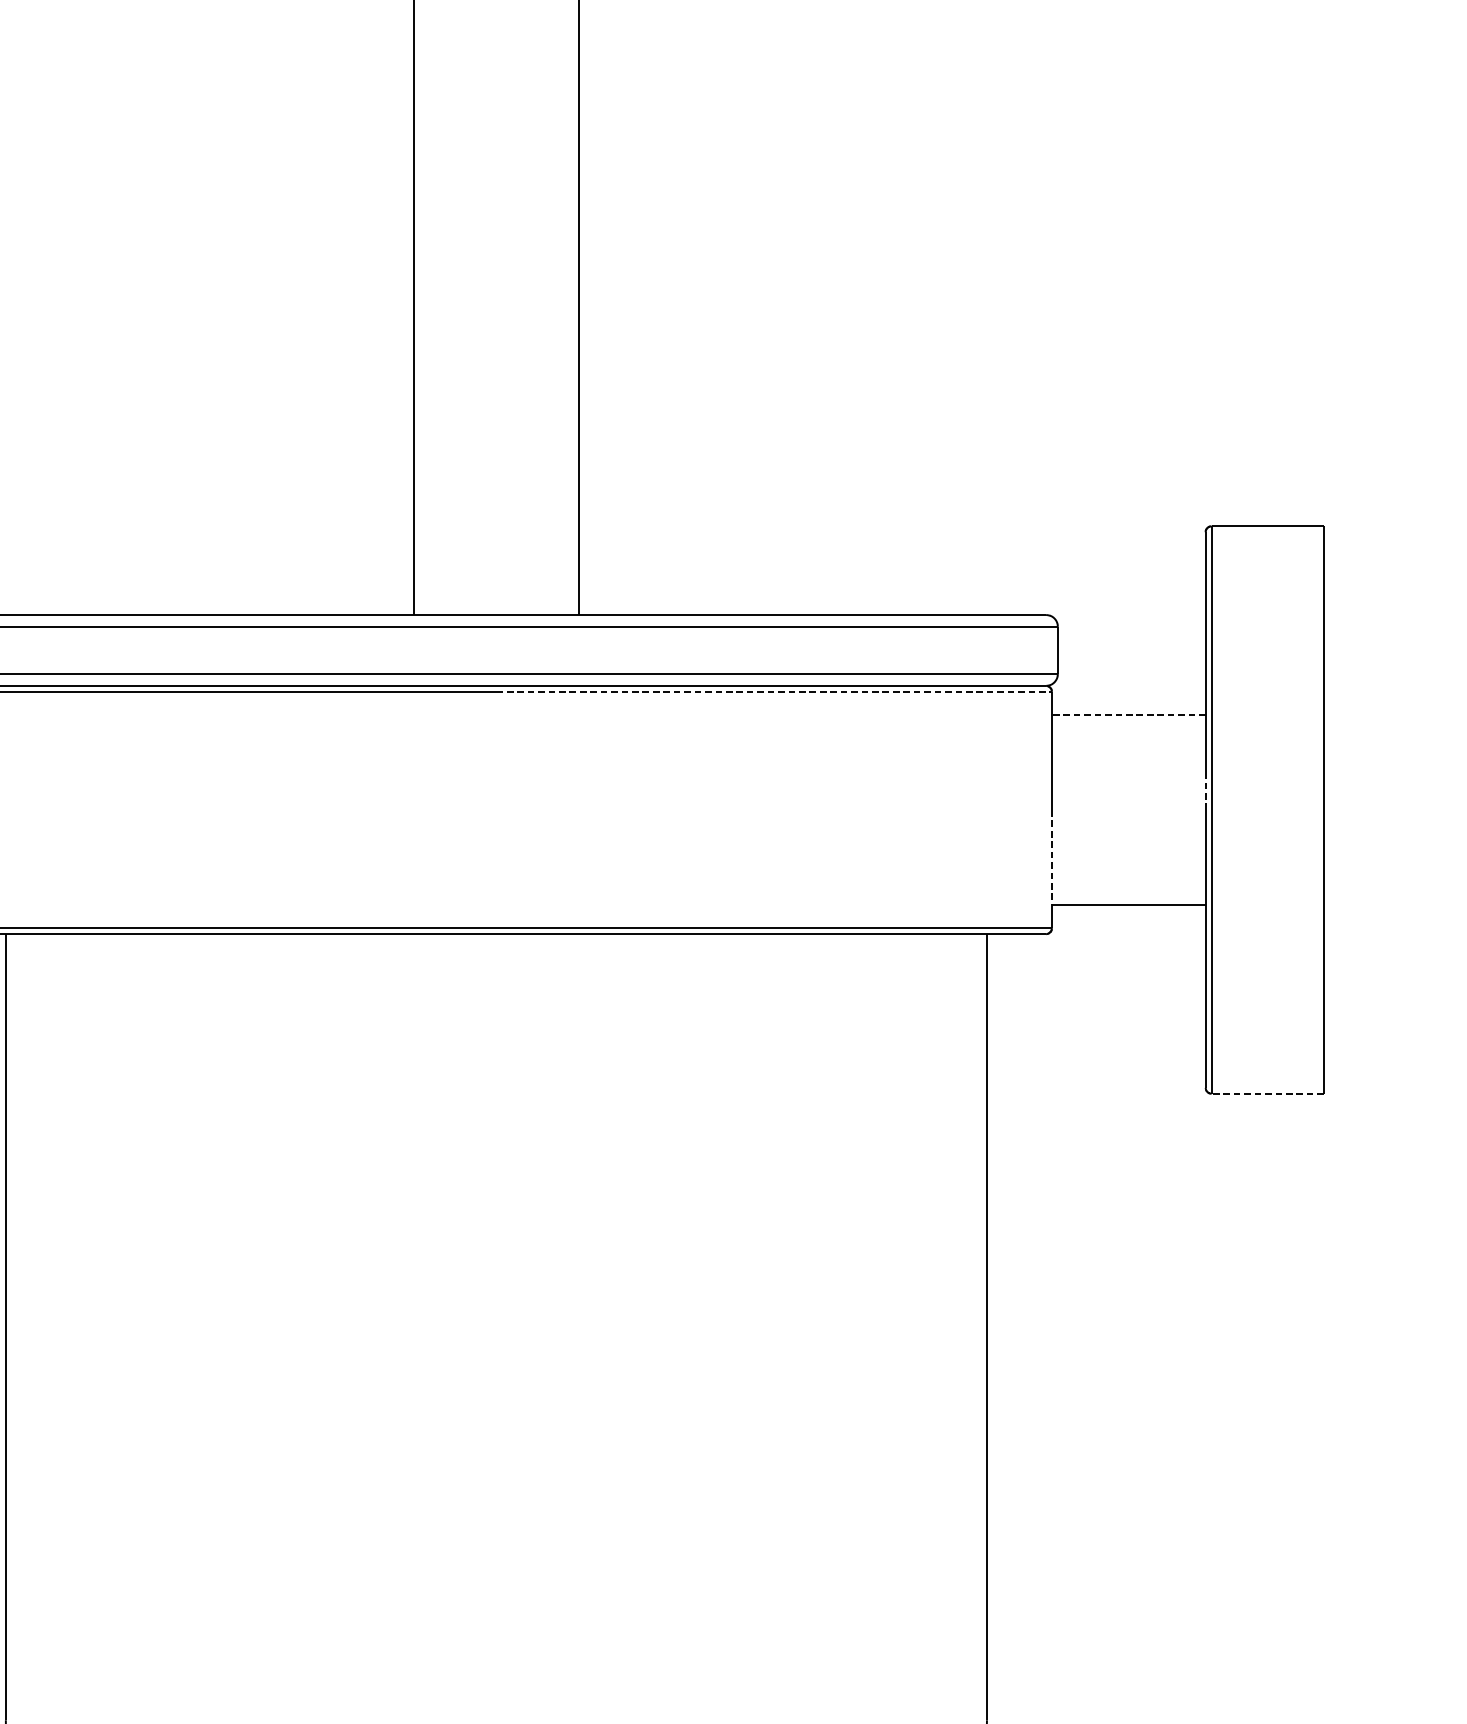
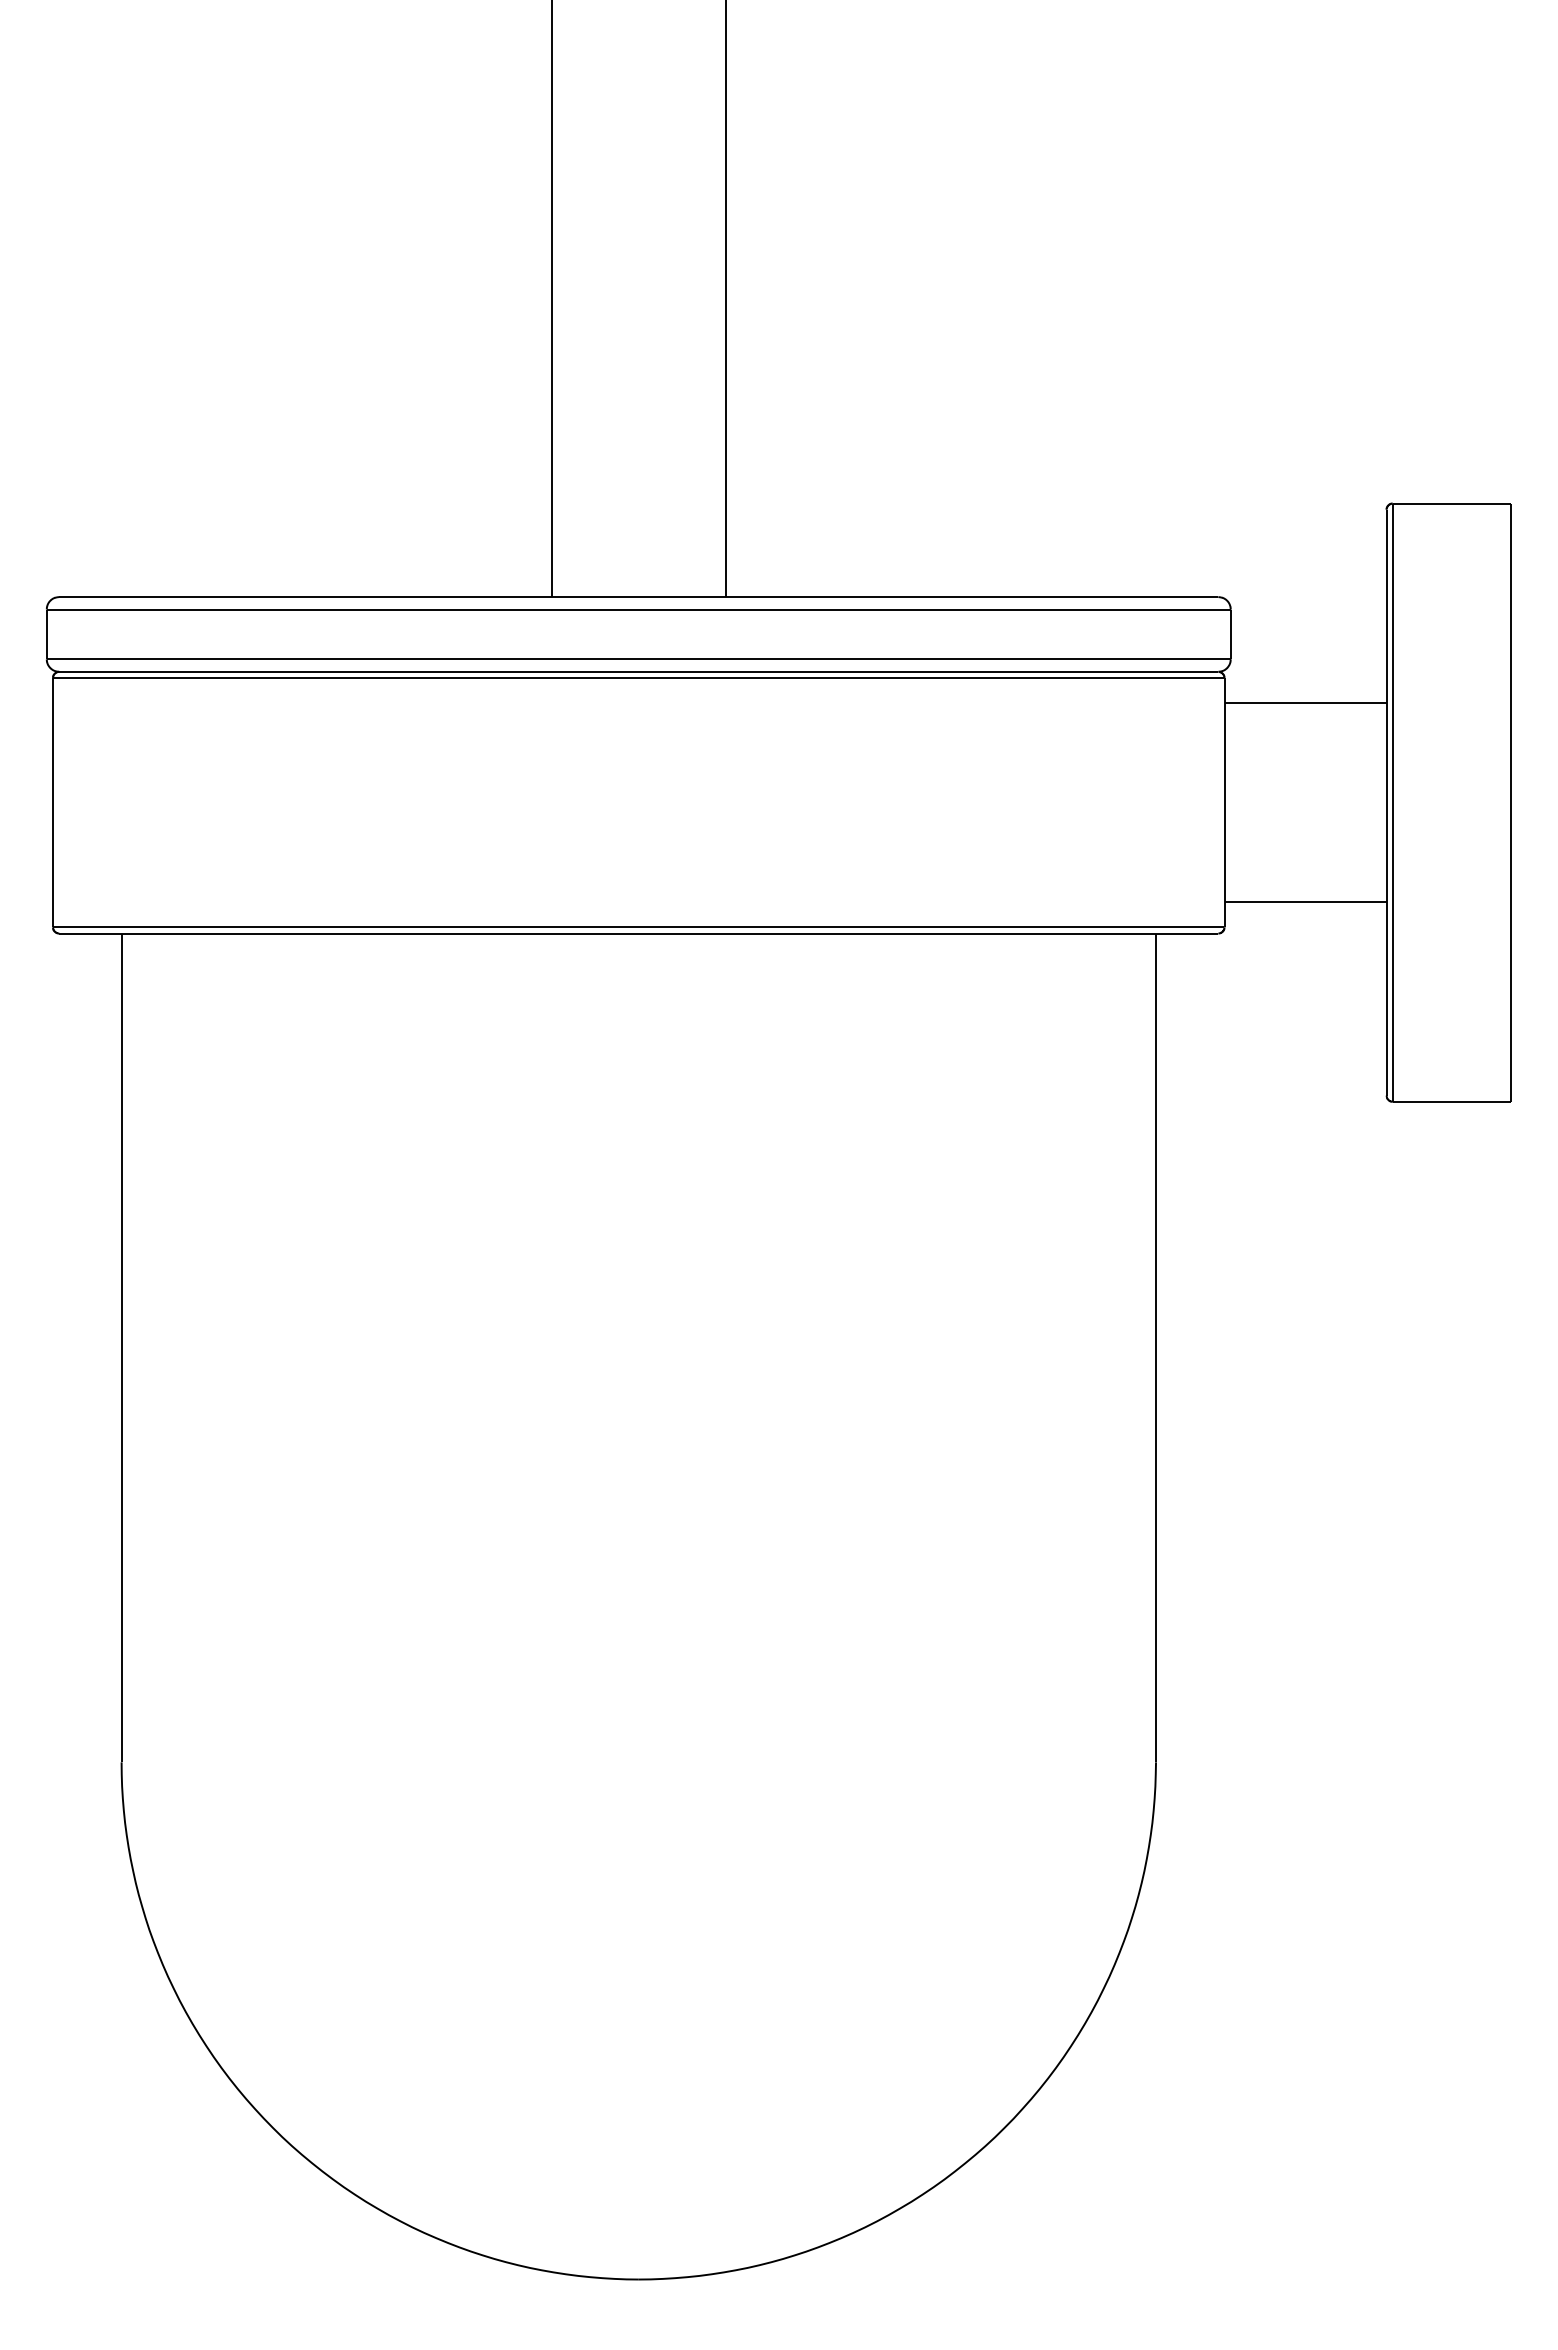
line: (774, 692) -> (931, 678), dashed -> solid
line: (1128, 715) -> (1305, 703), dashed -> solid
line: (1205, 790) -> (1386, 782), dashed -> solid
line: (1051, 857) -> (1224, 852), dashed -> solid
line: (1267, 1093) -> (1451, 1101), dashed -> solid

